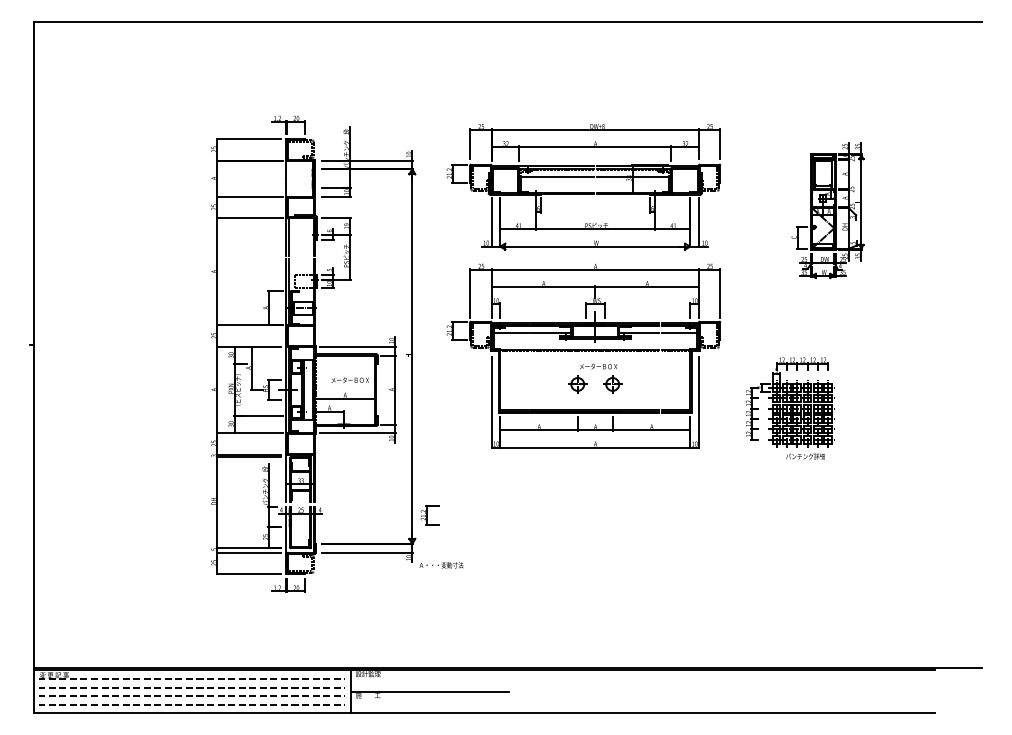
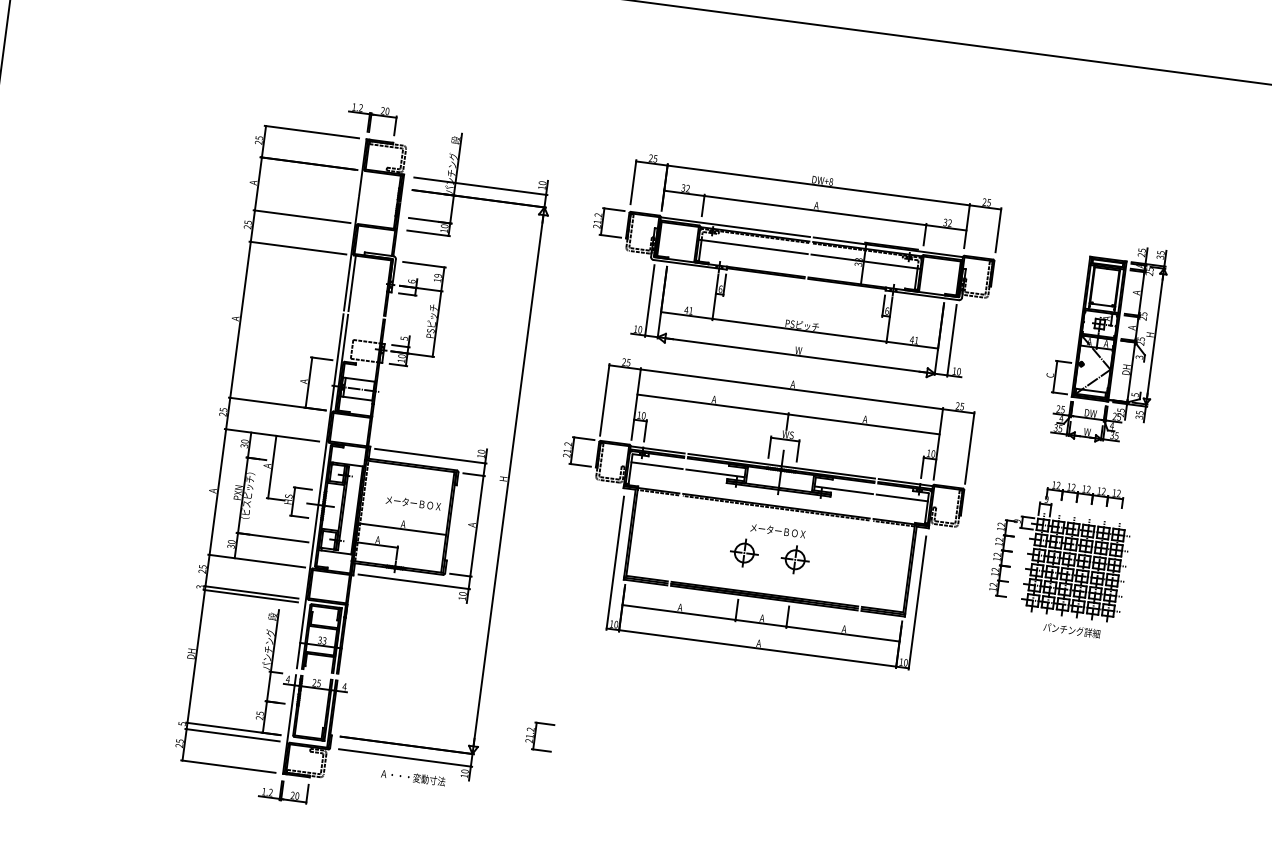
part: (827, 210) -> (1103, 342), moved
part: (790, 408) -> (1059, 557), moved
part: (429, 515) -> (538, 736), moved
text: (441, 565) -> (413, 778), moved

